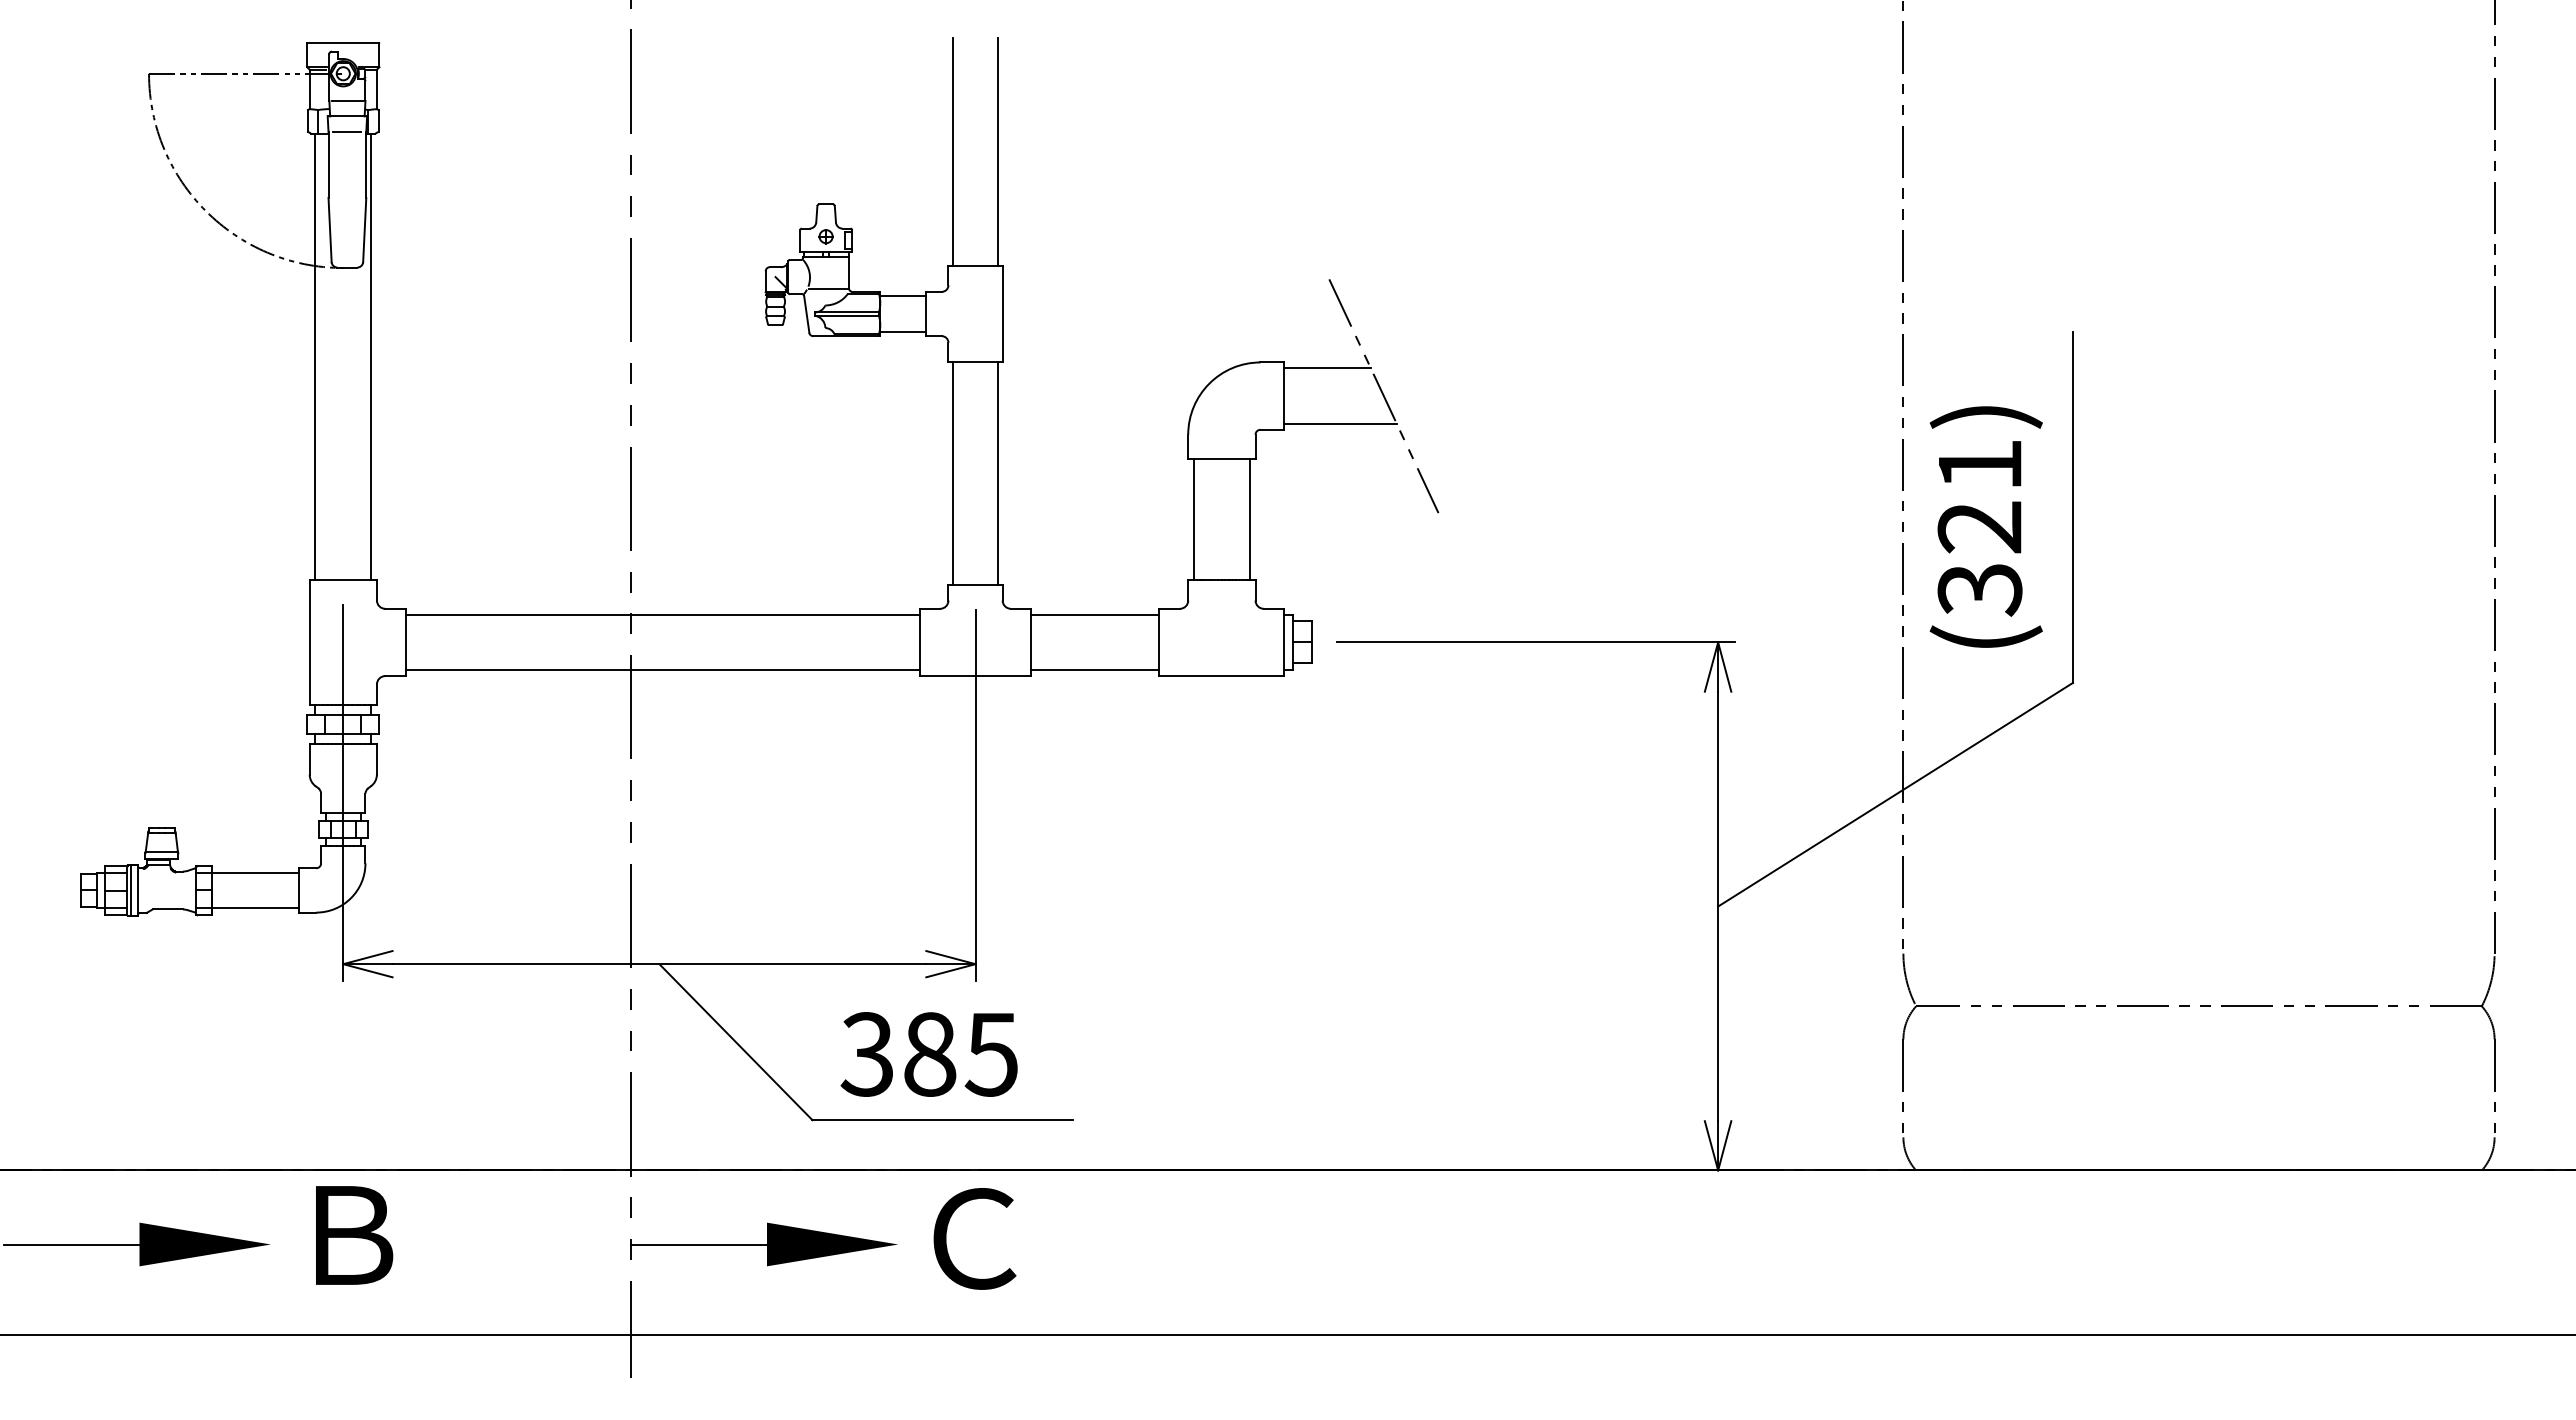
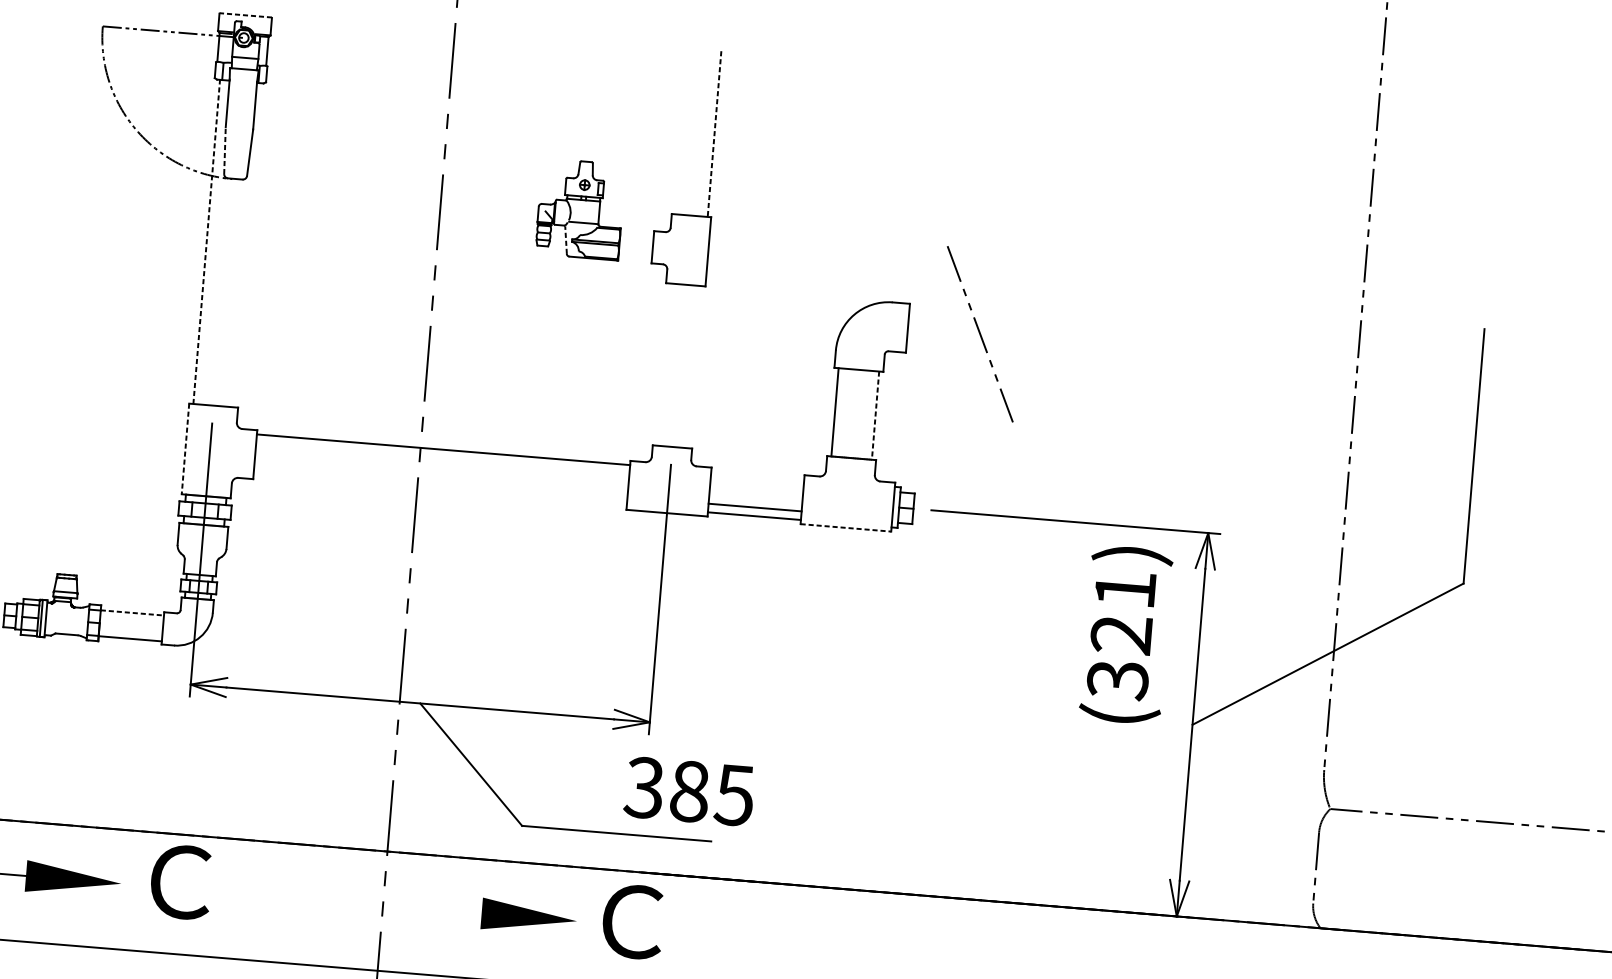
line: (342, 42) -> (245, 15), solid -> dashed
line: (347, 132) -> (243, 80), removed
line: (953, 152) -> (682, 131), removed
line: (997, 152) -> (714, 134), solid -> dashed
line: (330, 229) -> (225, 150), solid -> dashed
line: (903, 296) -> (637, 233), removed
line: (806, 314) -> (565, 240), solid -> dashed
line: (903, 331) -> (635, 258), removed
line: (315, 356) -> (206, 241), solid -> dashed
line: (371, 356) -> (247, 245), removed
line: (1327, 368) -> (940, 310), removed
line: (1340, 424) -> (947, 352), removed
line: (953, 472) -> (663, 363), removed
line: (997, 472) -> (695, 366), removed
line: (1249, 519) -> (875, 415), solid -> dashed
text: (1985, 526) -> (1125, 634), moved
line: (1095, 614) -> (755, 507), moved
line: (309, 642) -> (185, 448), solid -> dashed
line: (662, 670) -> (440, 490), removed
line: (1222, 676) -> (846, 528), solid -> dashed
line: (255, 872) -> (132, 612), solid -> dashed
text: (928, 1054) -> (688, 791), moved
text: (352, 1235) -> (181, 882), Ｂ -> Ｃ
line: (699, 1244) -> (432, 909), removed

